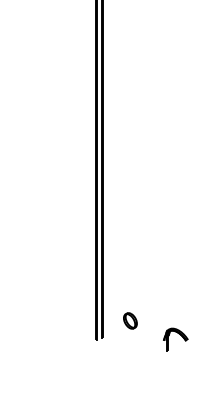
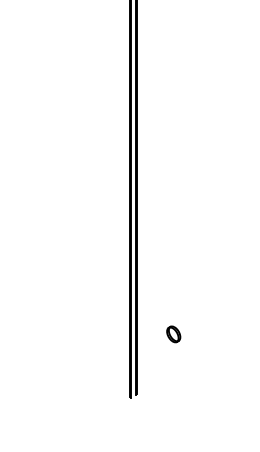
part: (130, 321) -> (173, 334), moved
part: (179, 334) -> (214, 392), removed

